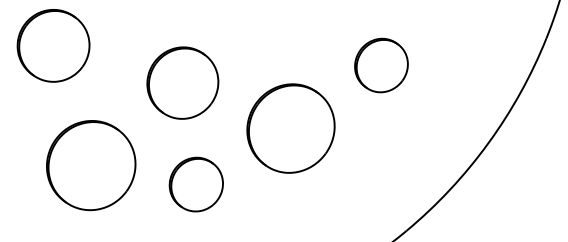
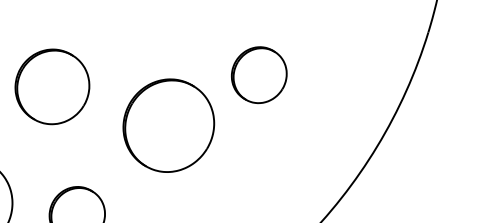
part: (182, 82) -> (52, 86), moved
part: (290, 128) -> (168, 125), moved

